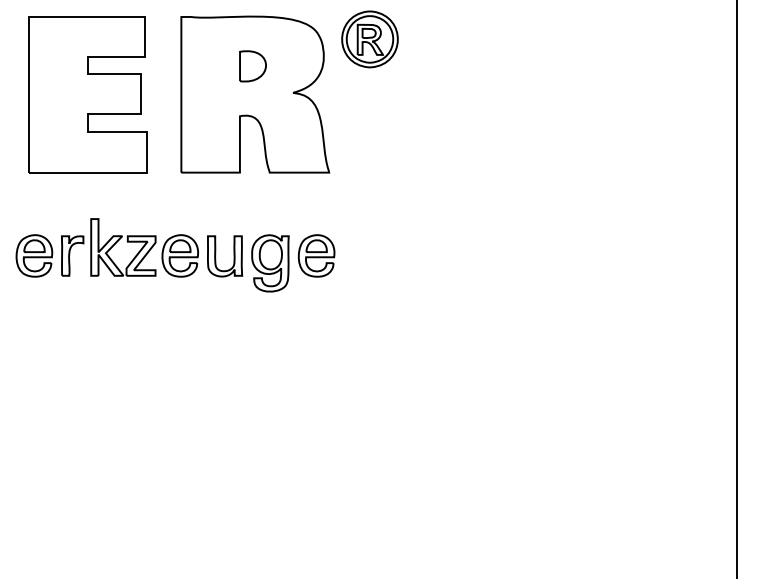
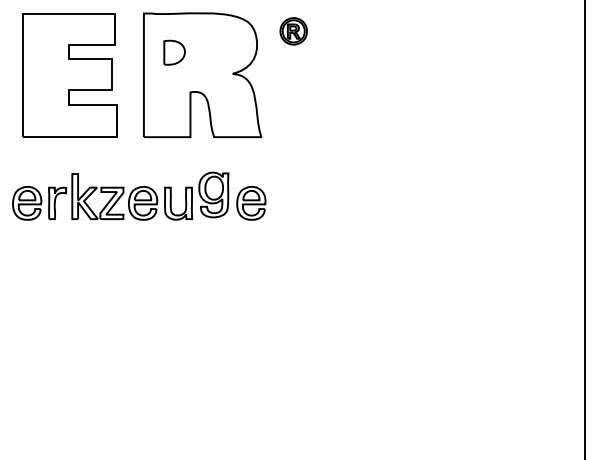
part: (369, 39) -> (293, 31), size x0.6
part: (252, 66) -> (174, 52), moved
part: (270, 263) -> (213, 195), moved

